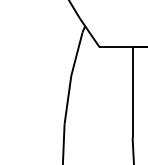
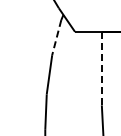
line: (76, 55) -> (56, 38), solid -> dashed
line: (132, 92) -> (101, 68), solid -> dashed

